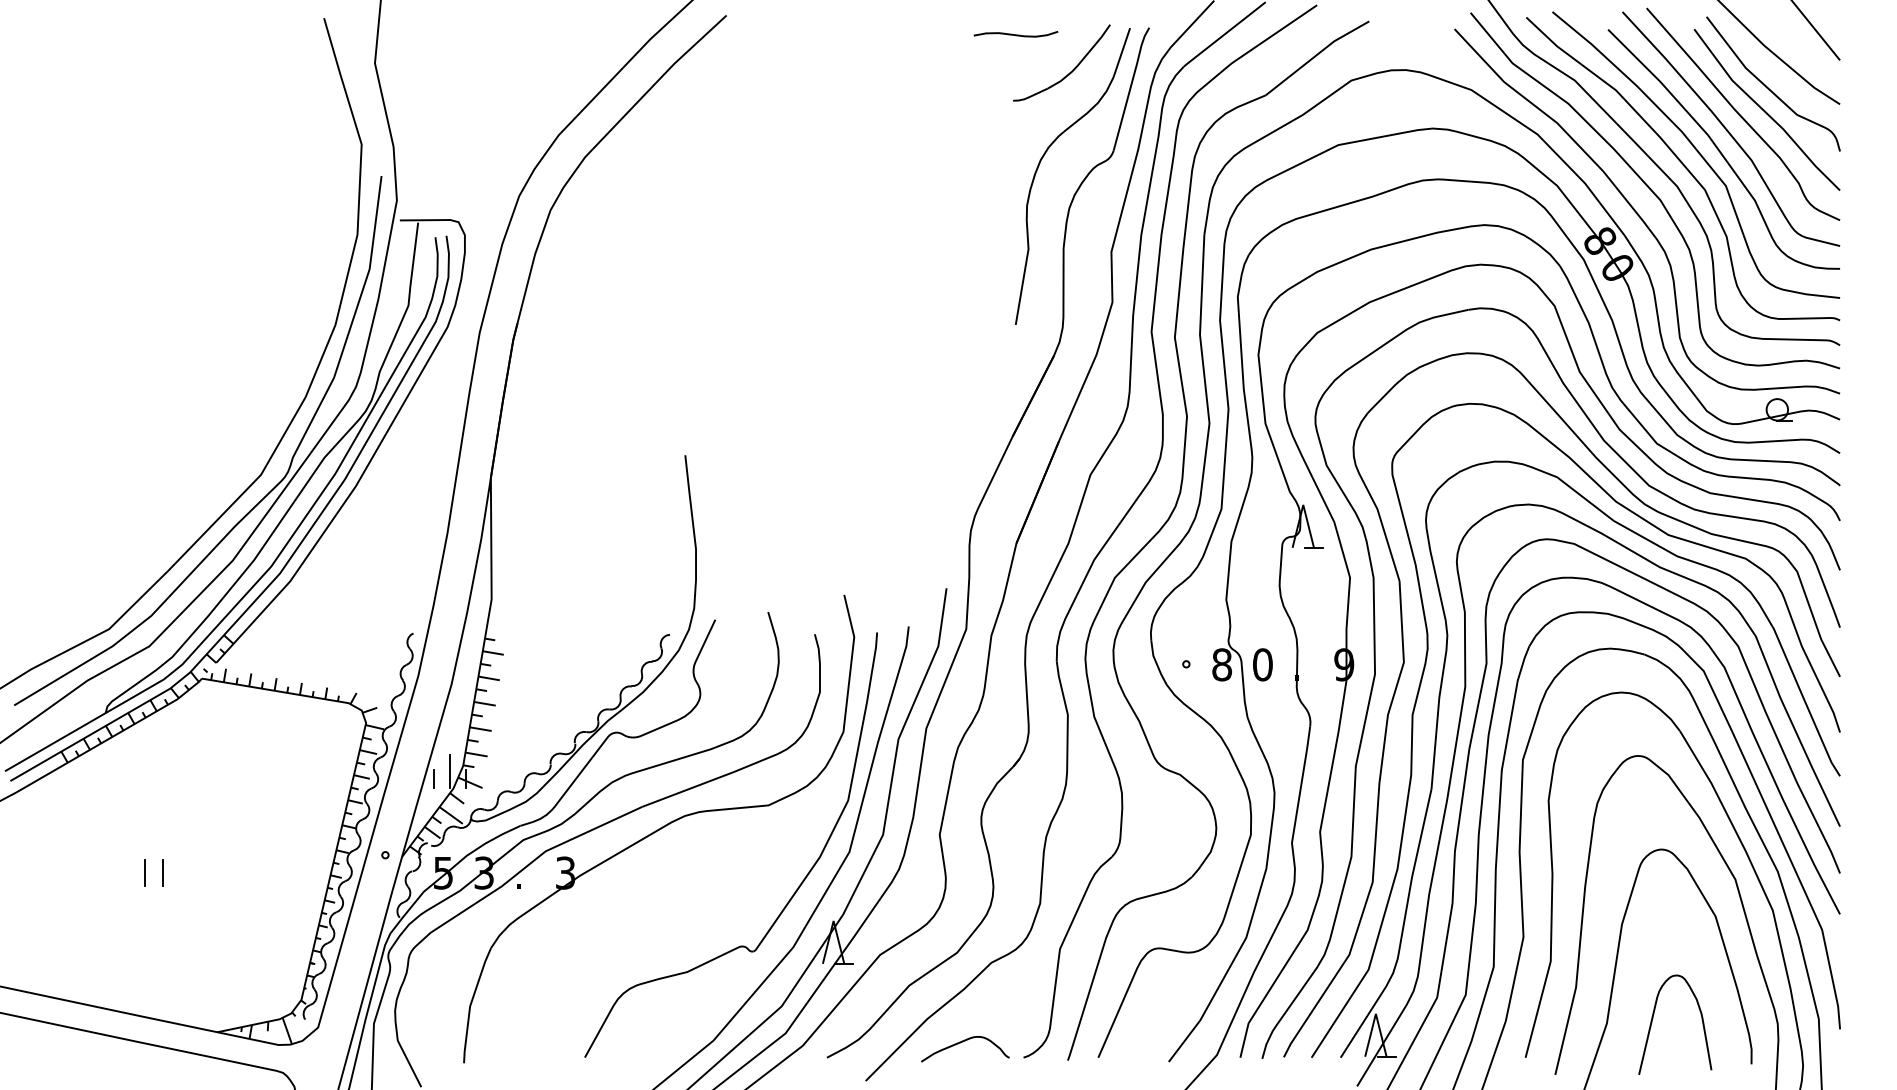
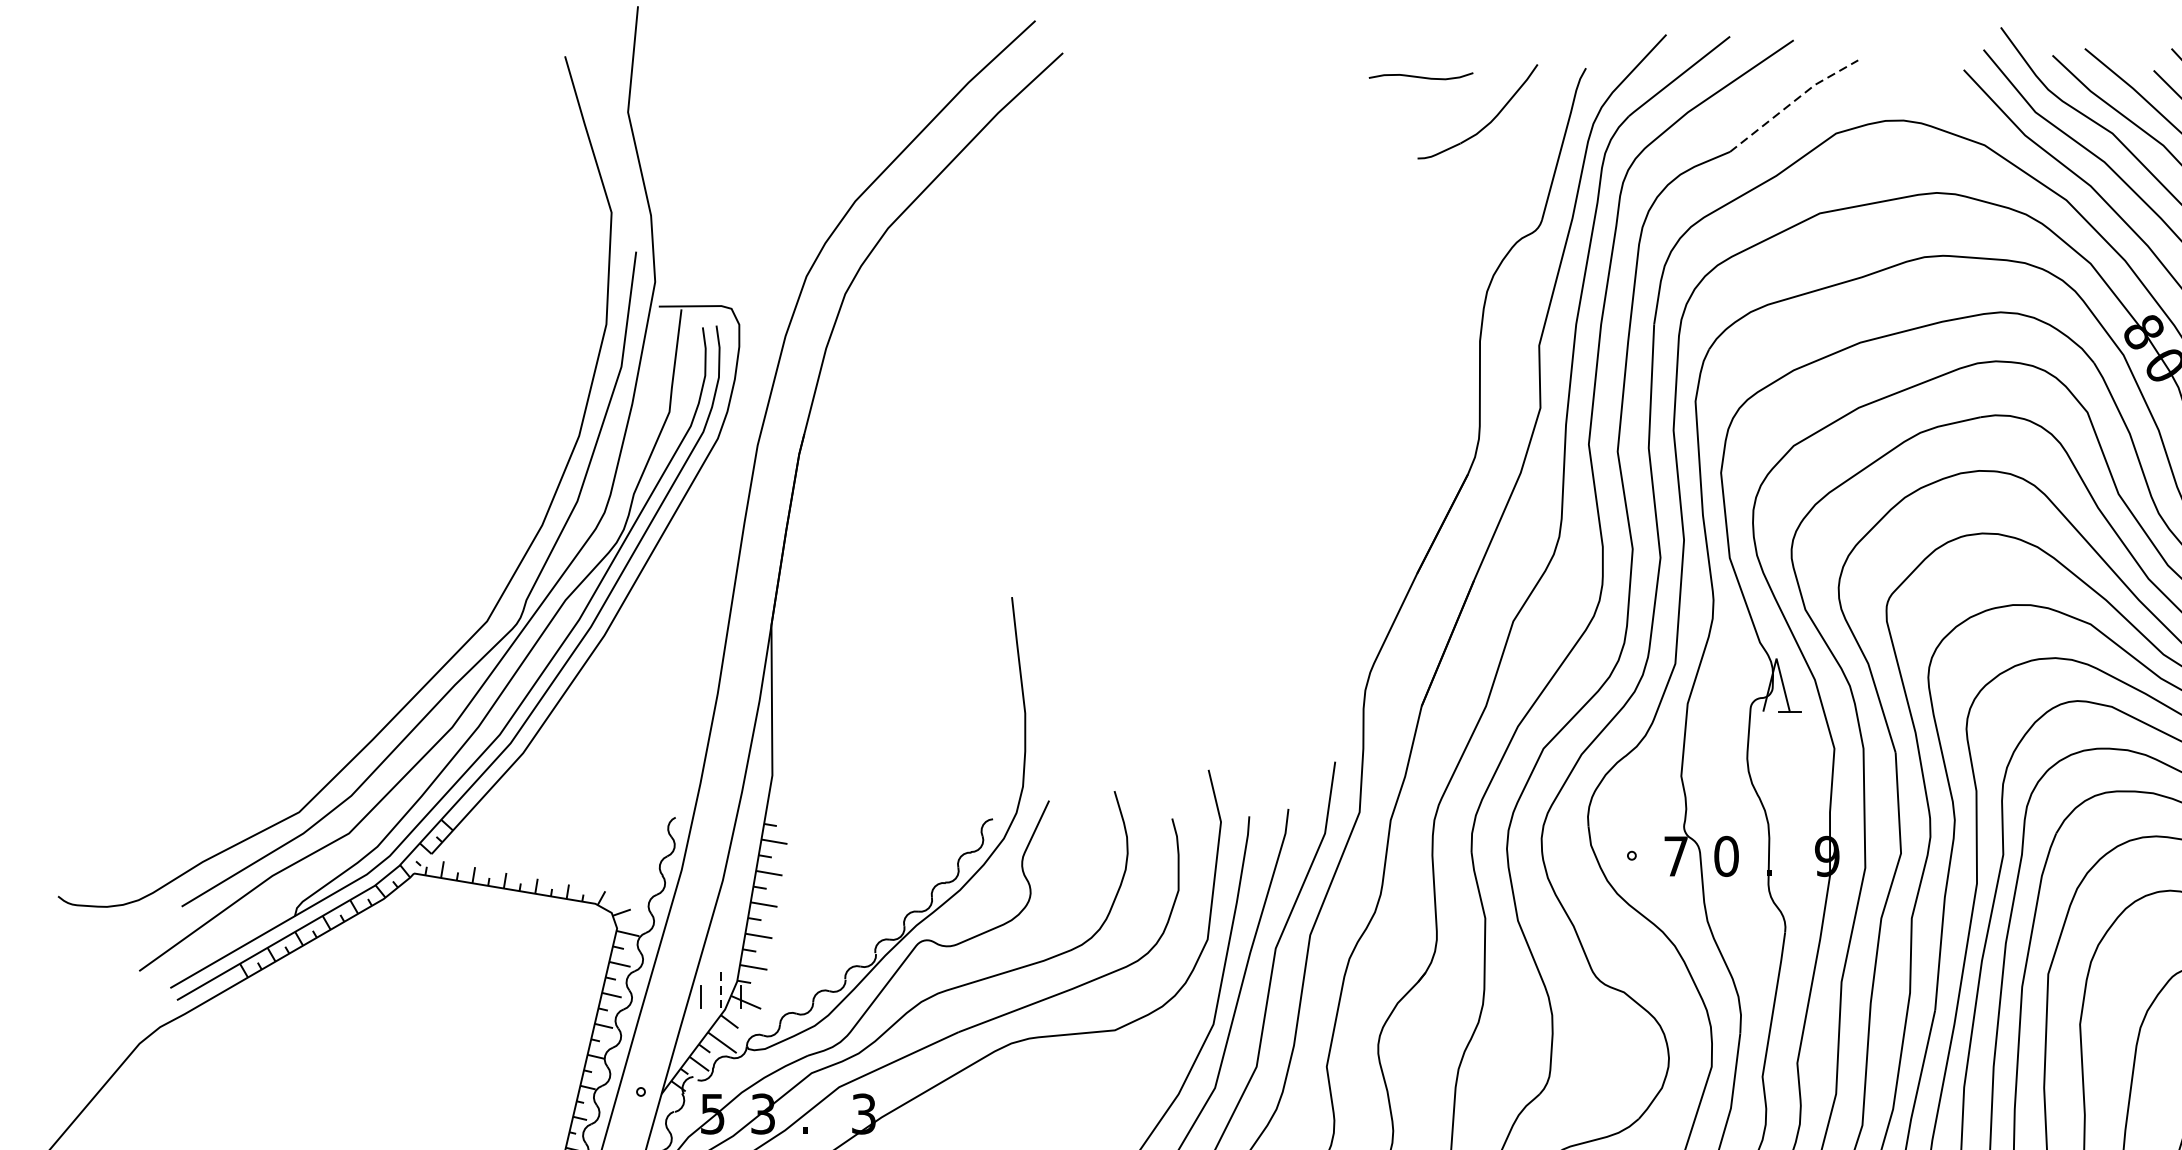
line: (1316, 55) -> (1792, 102), solid -> dashed
part: (1044, 156) -> (1456, 227), removed
text: (1222, 664) -> (1676, 855), 8 -> 7
line: (449, 771) -> (720, 988), solid -> dashed
line: (145, 872) -> (344, 1113), removed
line: (162, 872) -> (365, 1113), removed

